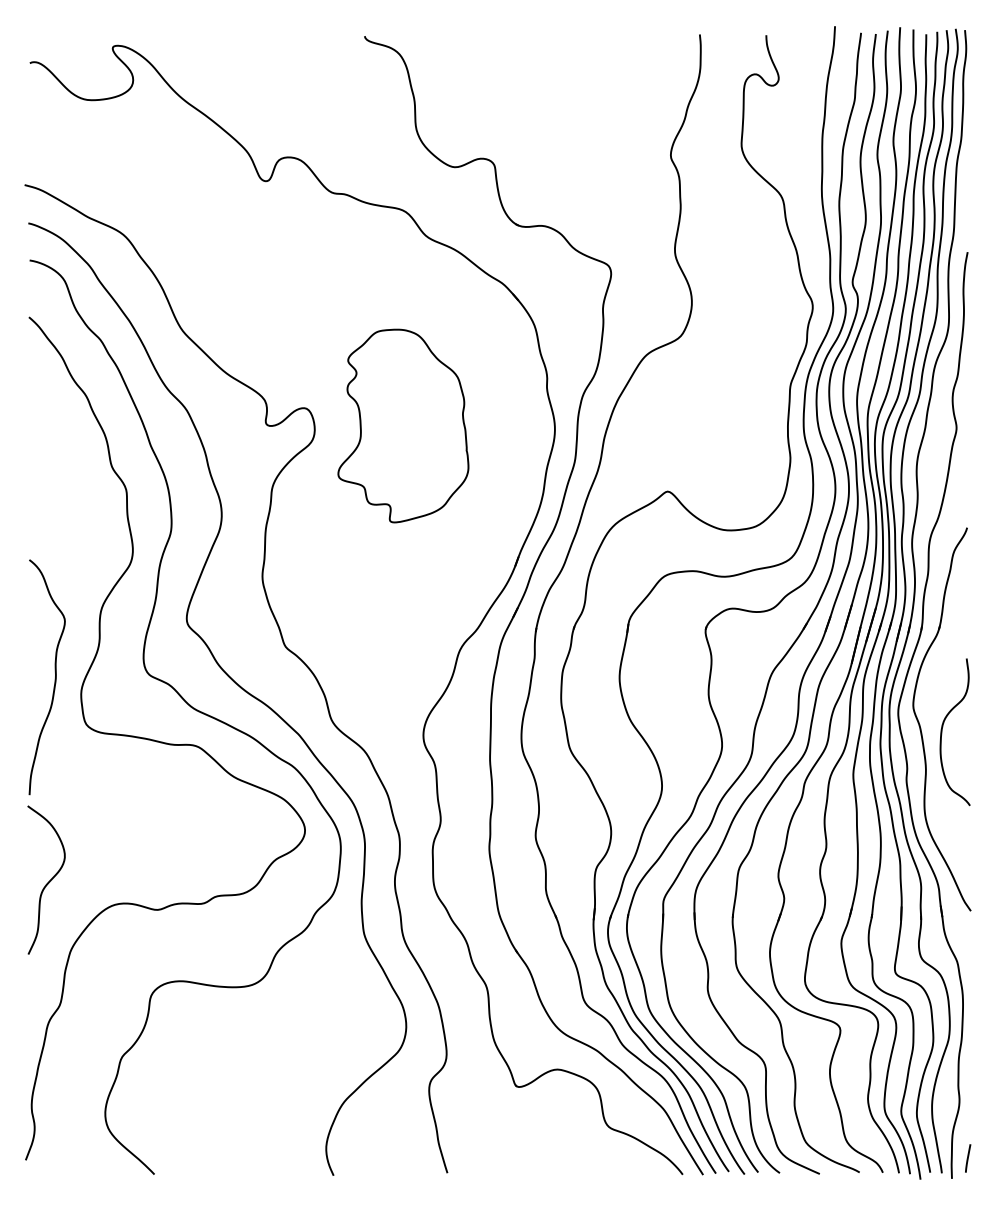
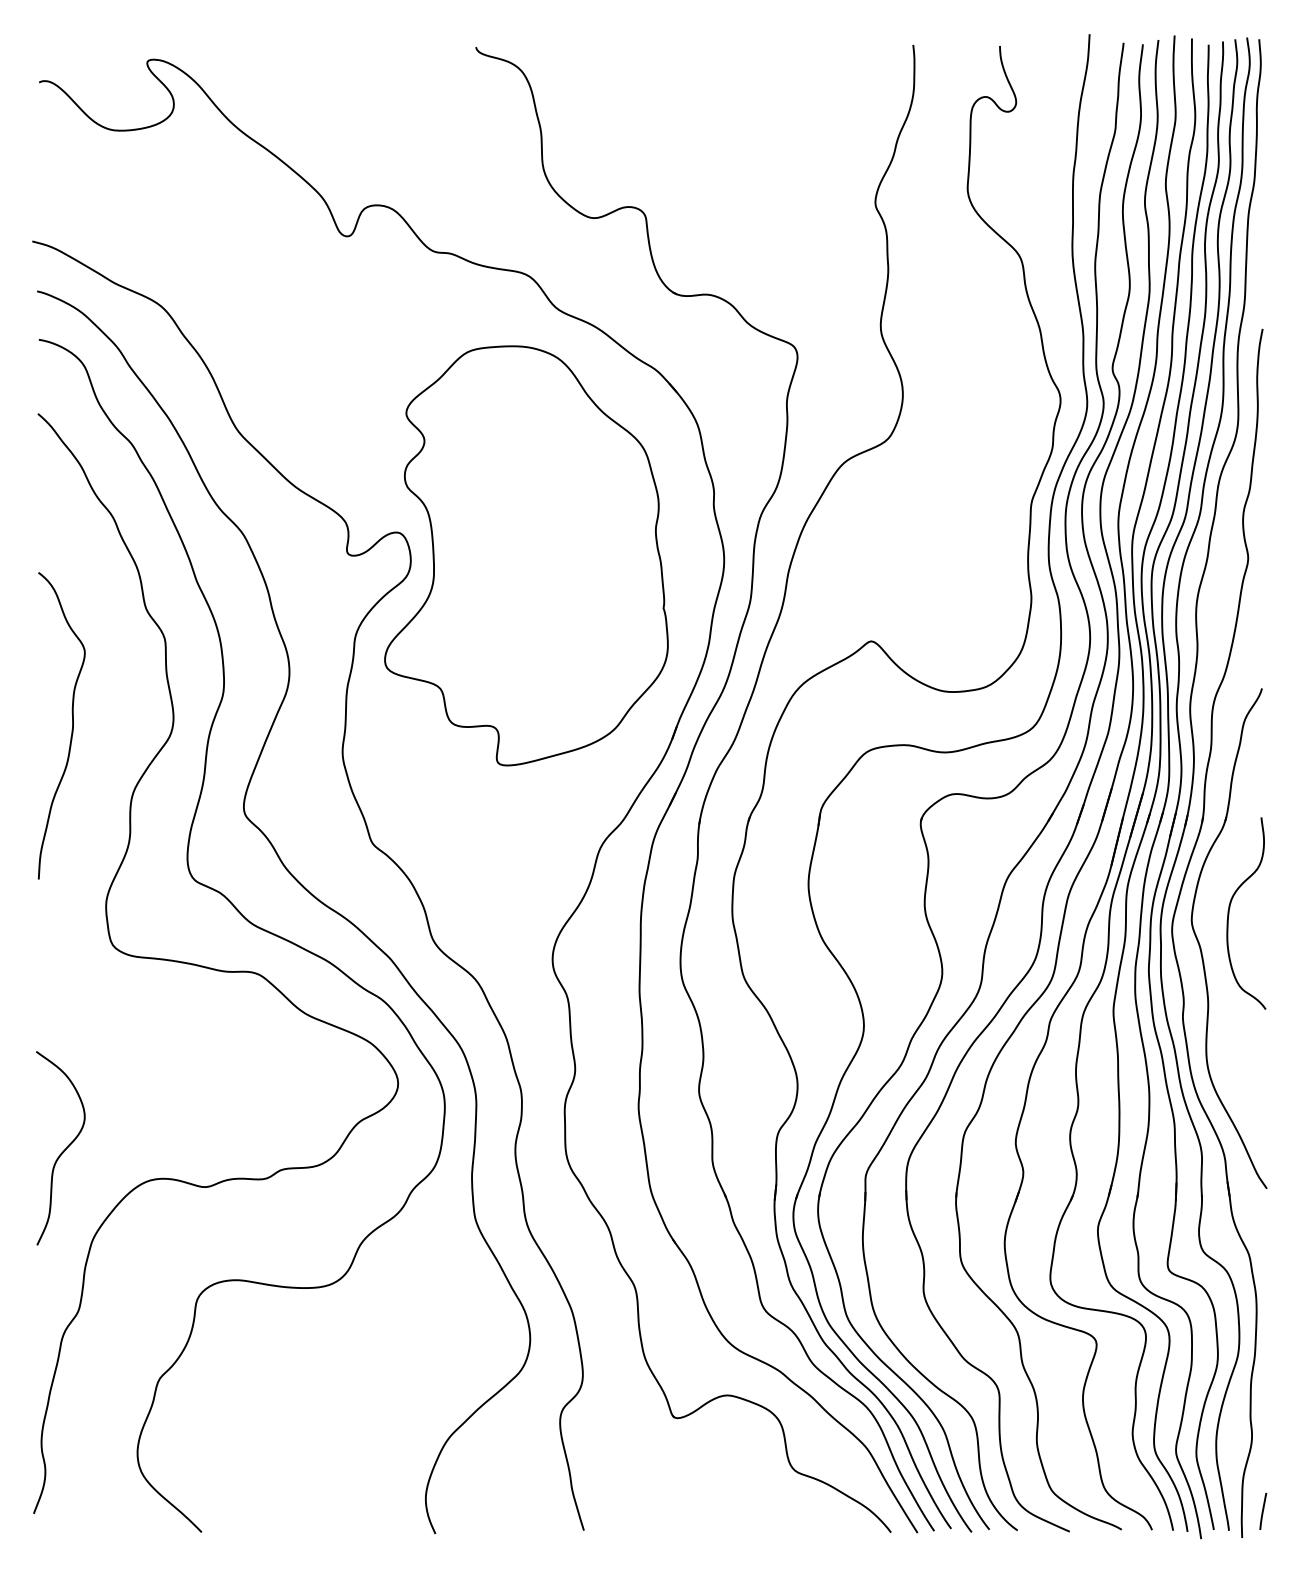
part: (403, 425) -> (526, 555), size x1.67
curve: (54, 678) -> (71, 727), moved
curve: (942, 732) -> (1229, 913), moved

